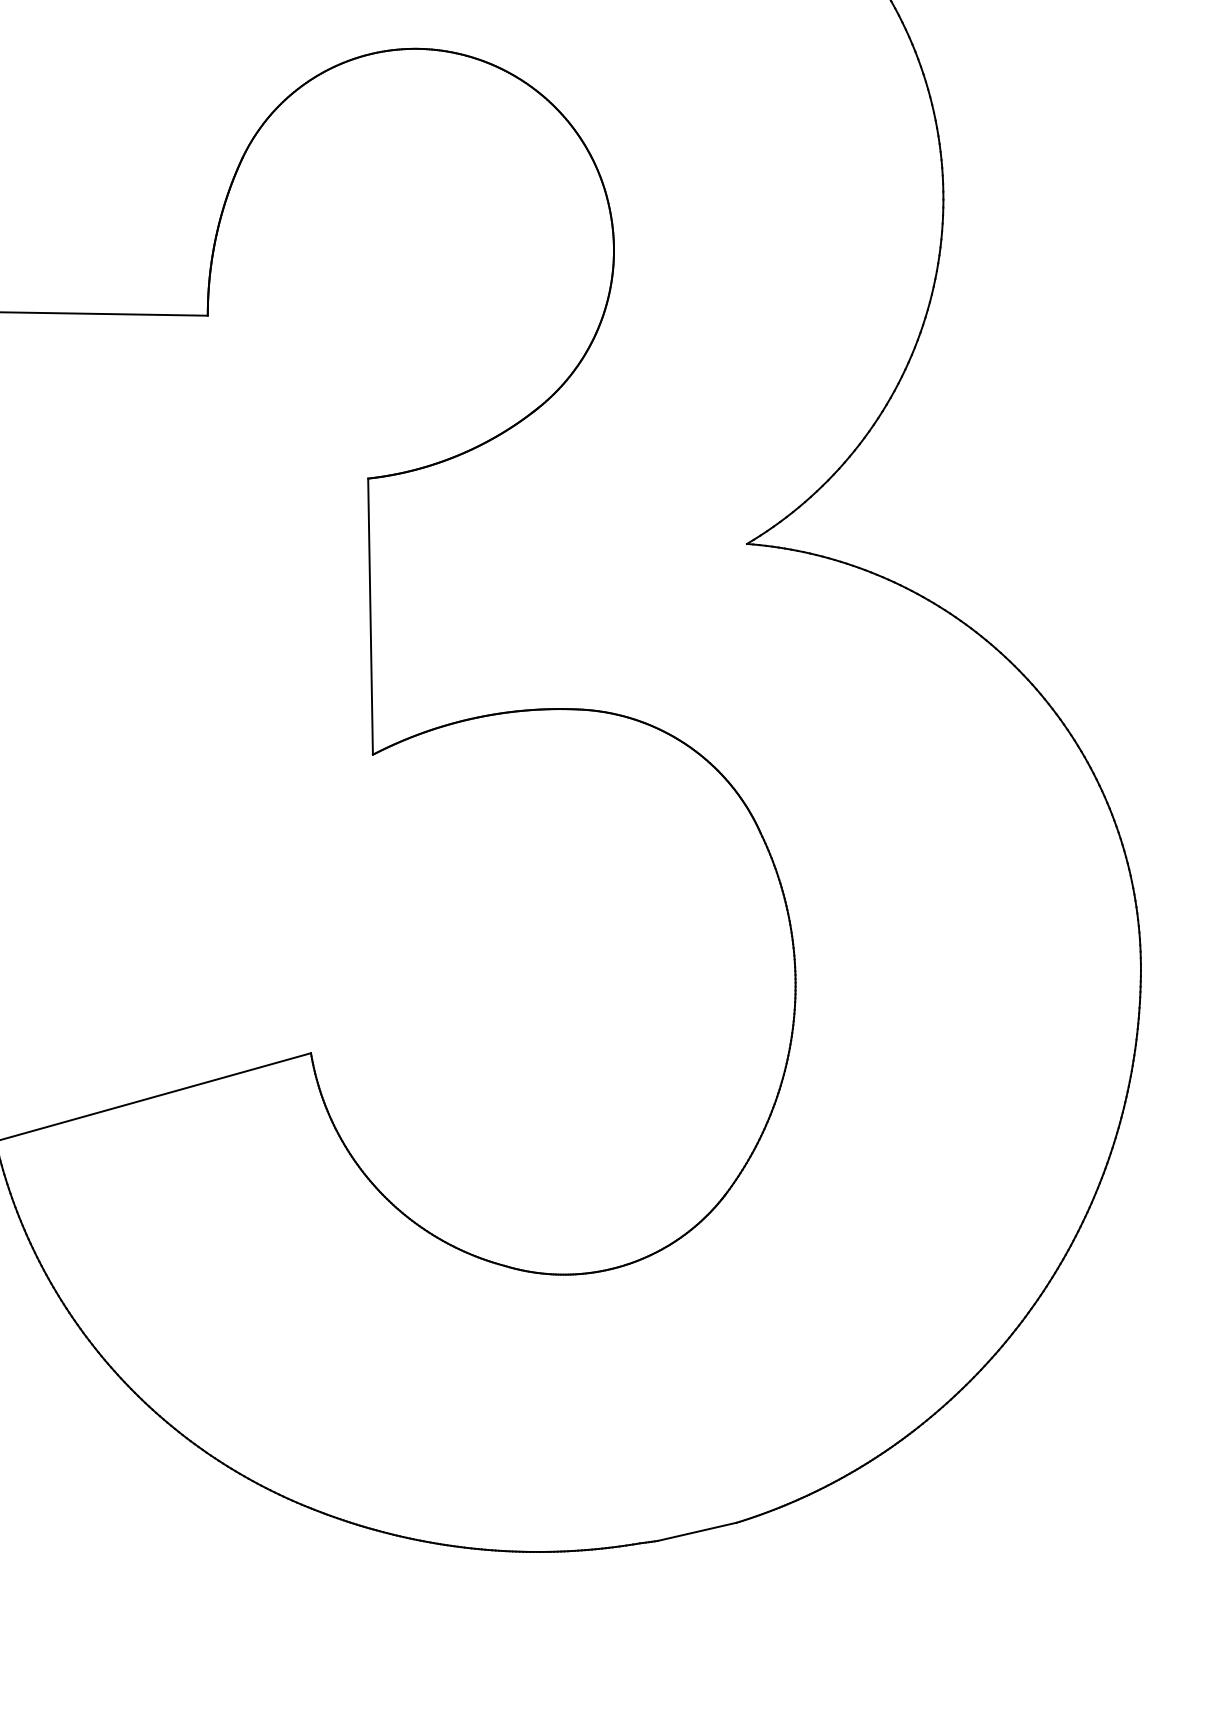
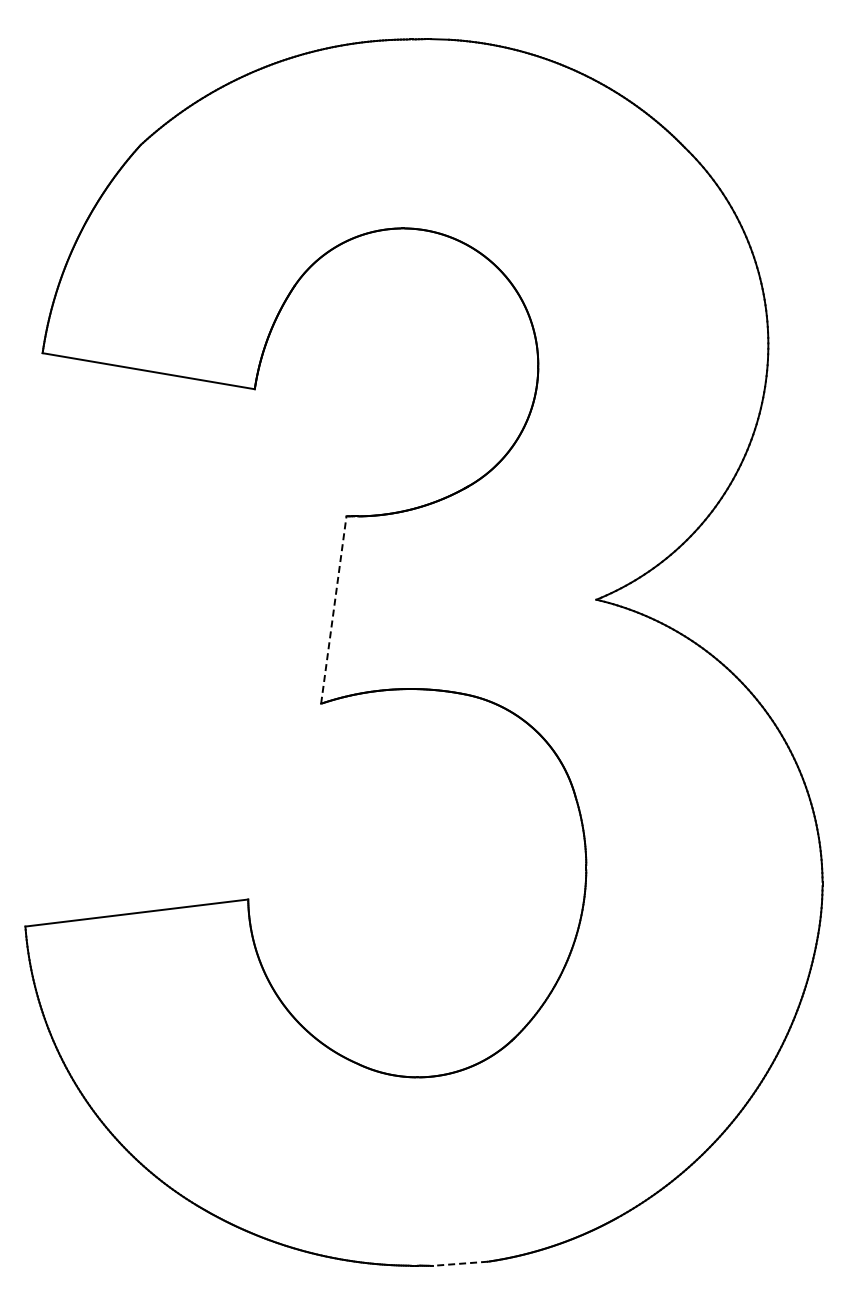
line: (369, 616) -> (333, 609), solid -> dashed
line: (697, 1531) -> (460, 1263), solid -> dashed

